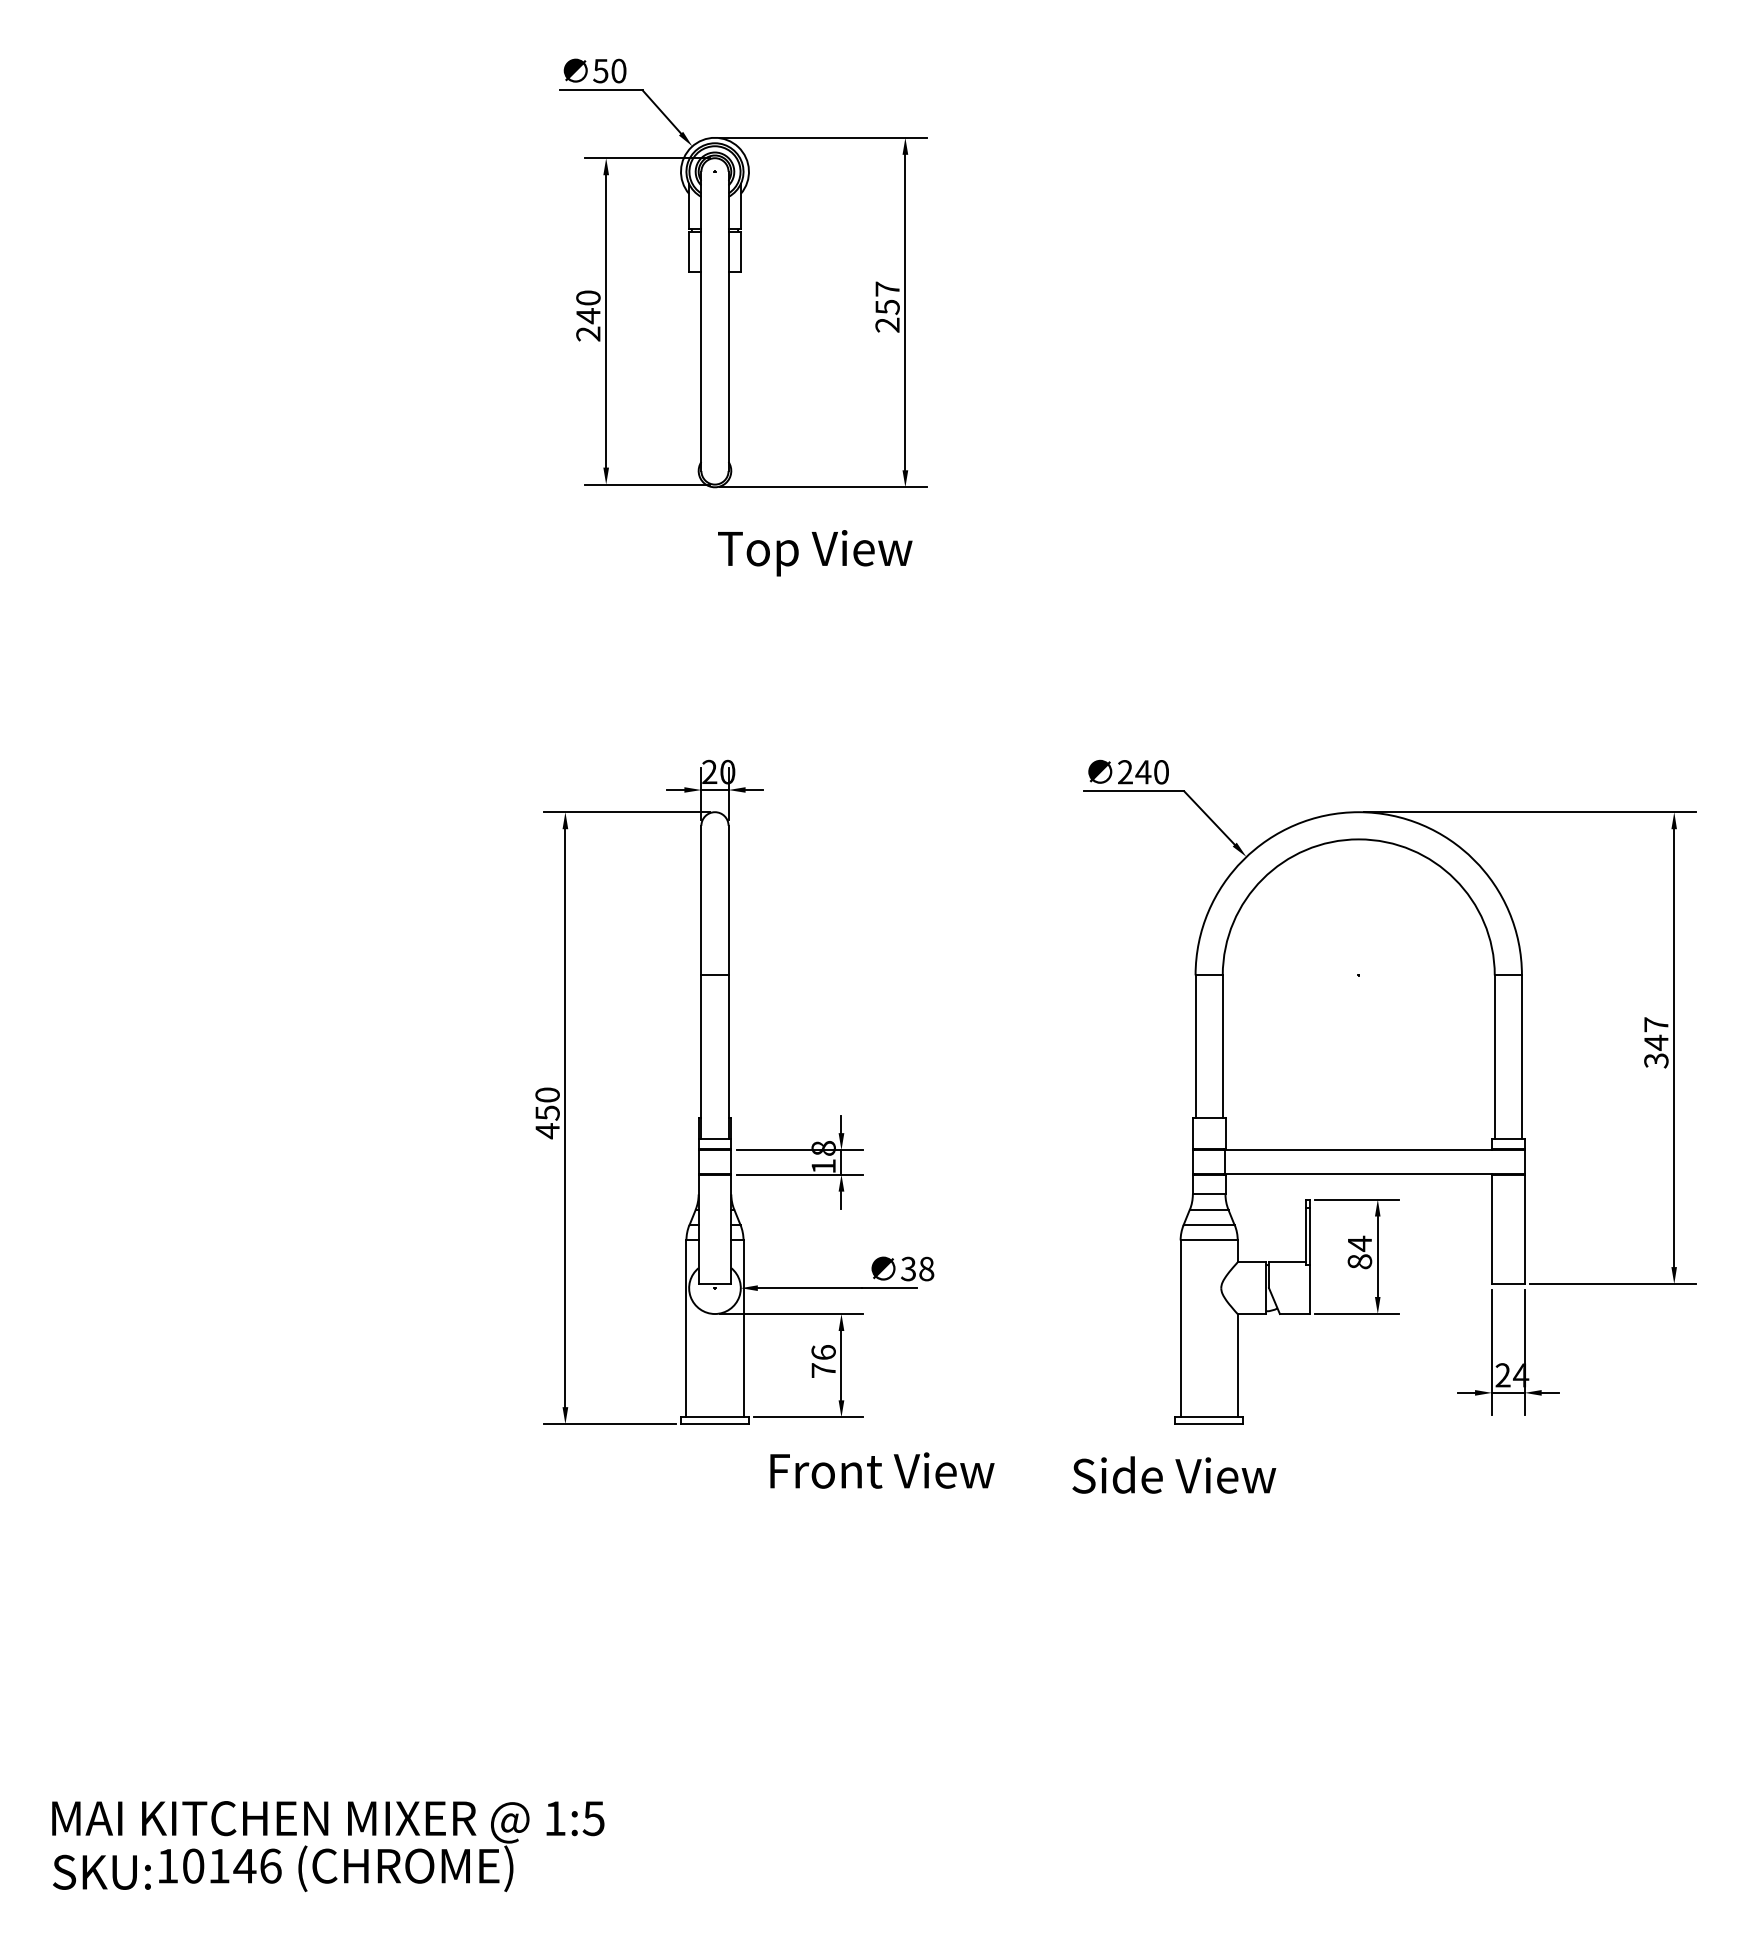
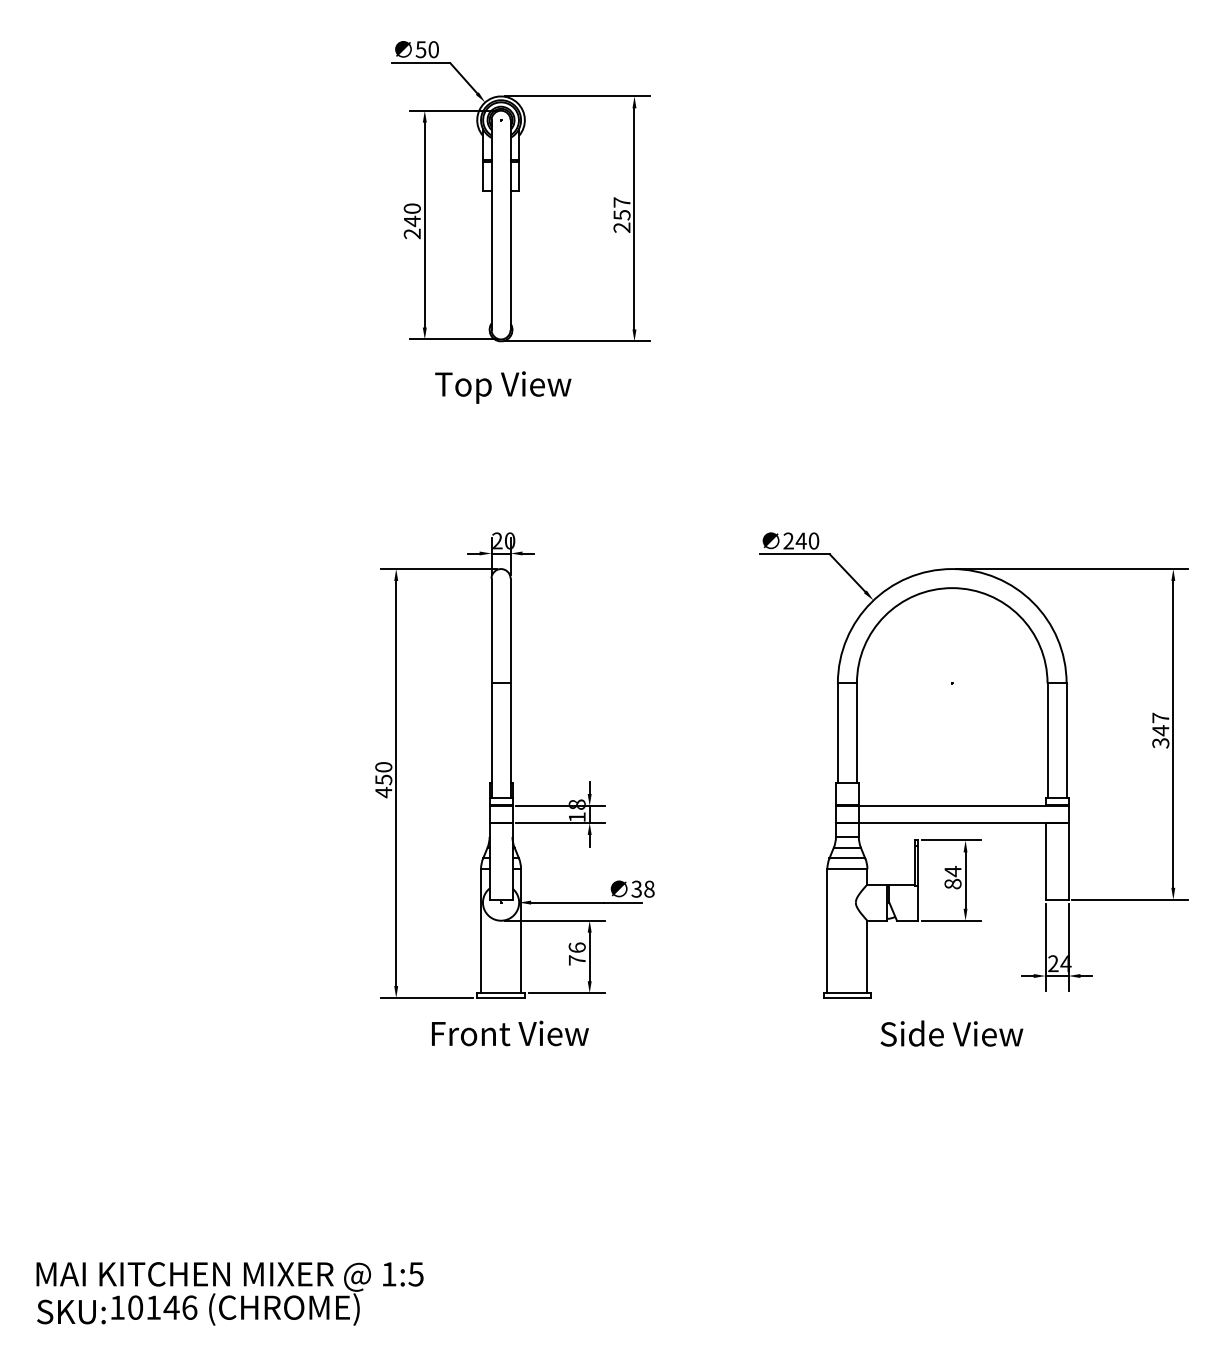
text: (815, 553) -> (503, 387), moved
text: (882, 1470) -> (510, 1033), moved
text: (1173, 1474) -> (951, 1033), moved

